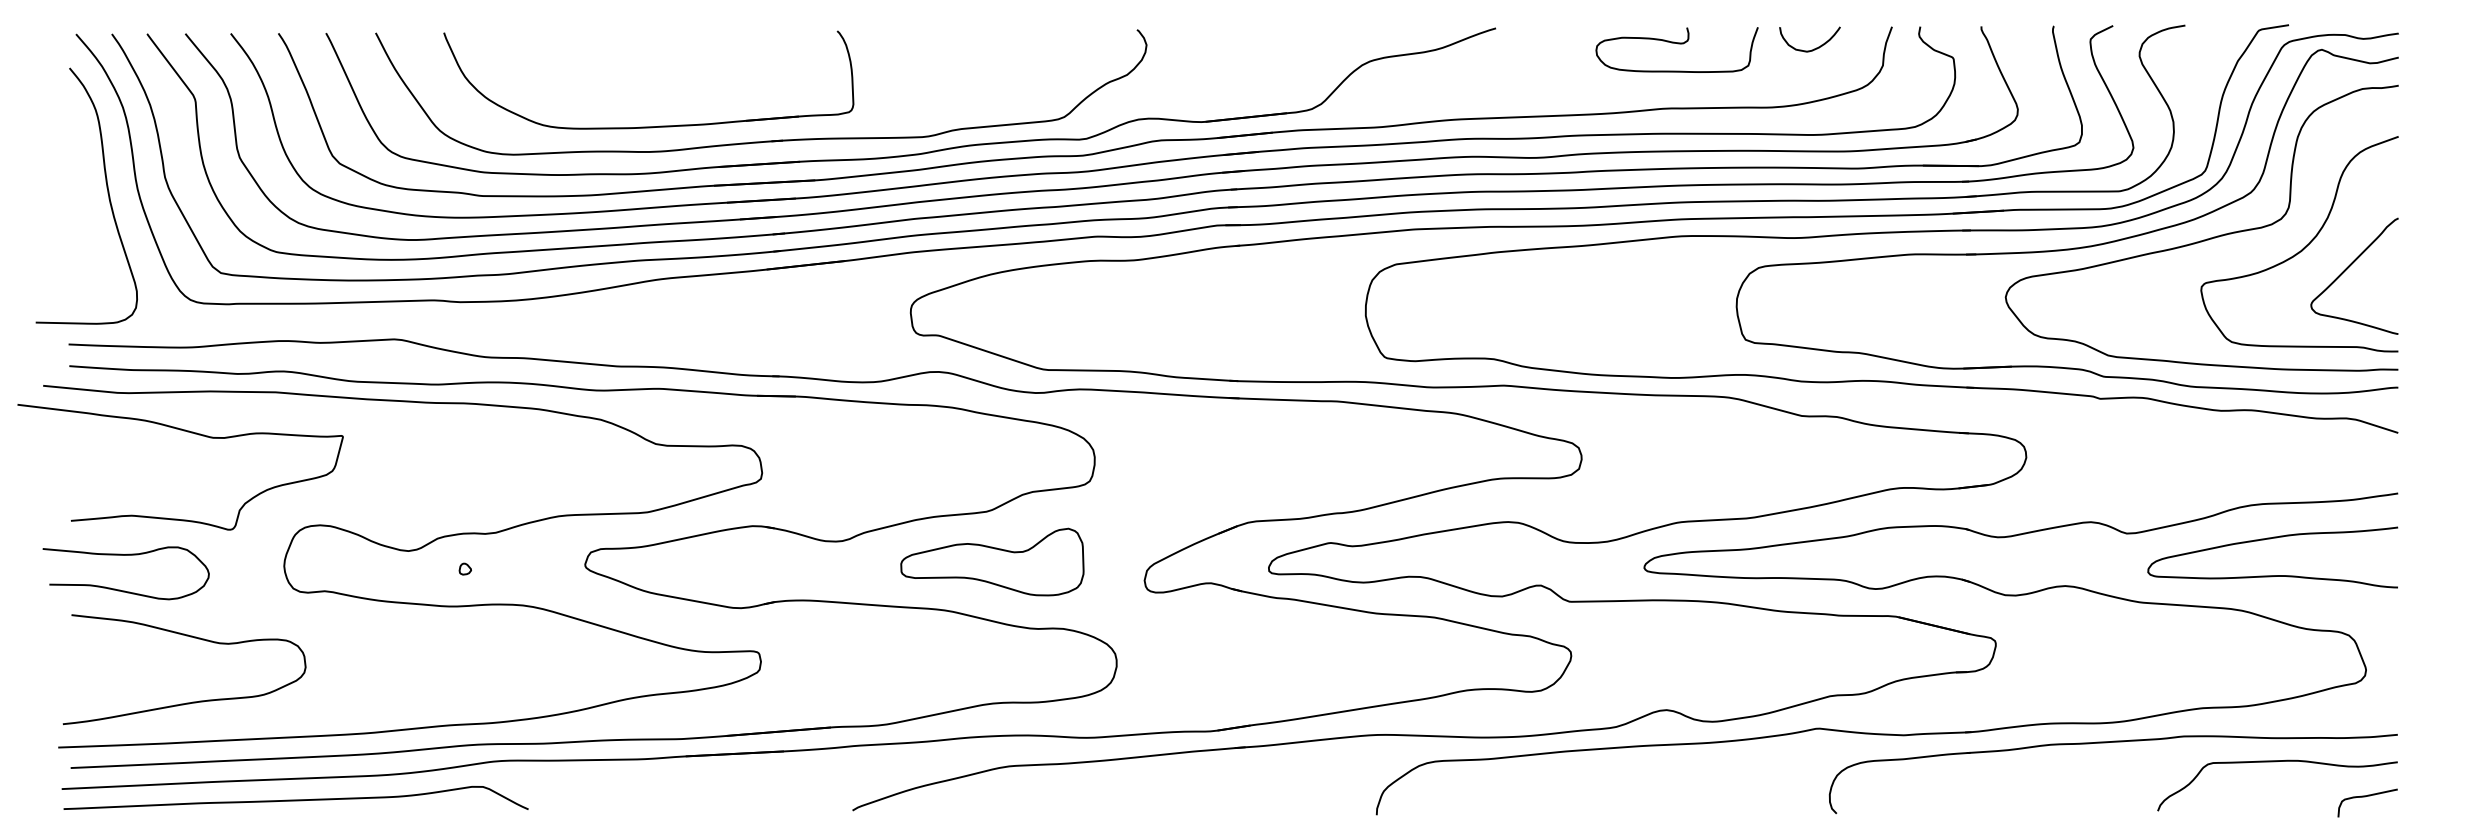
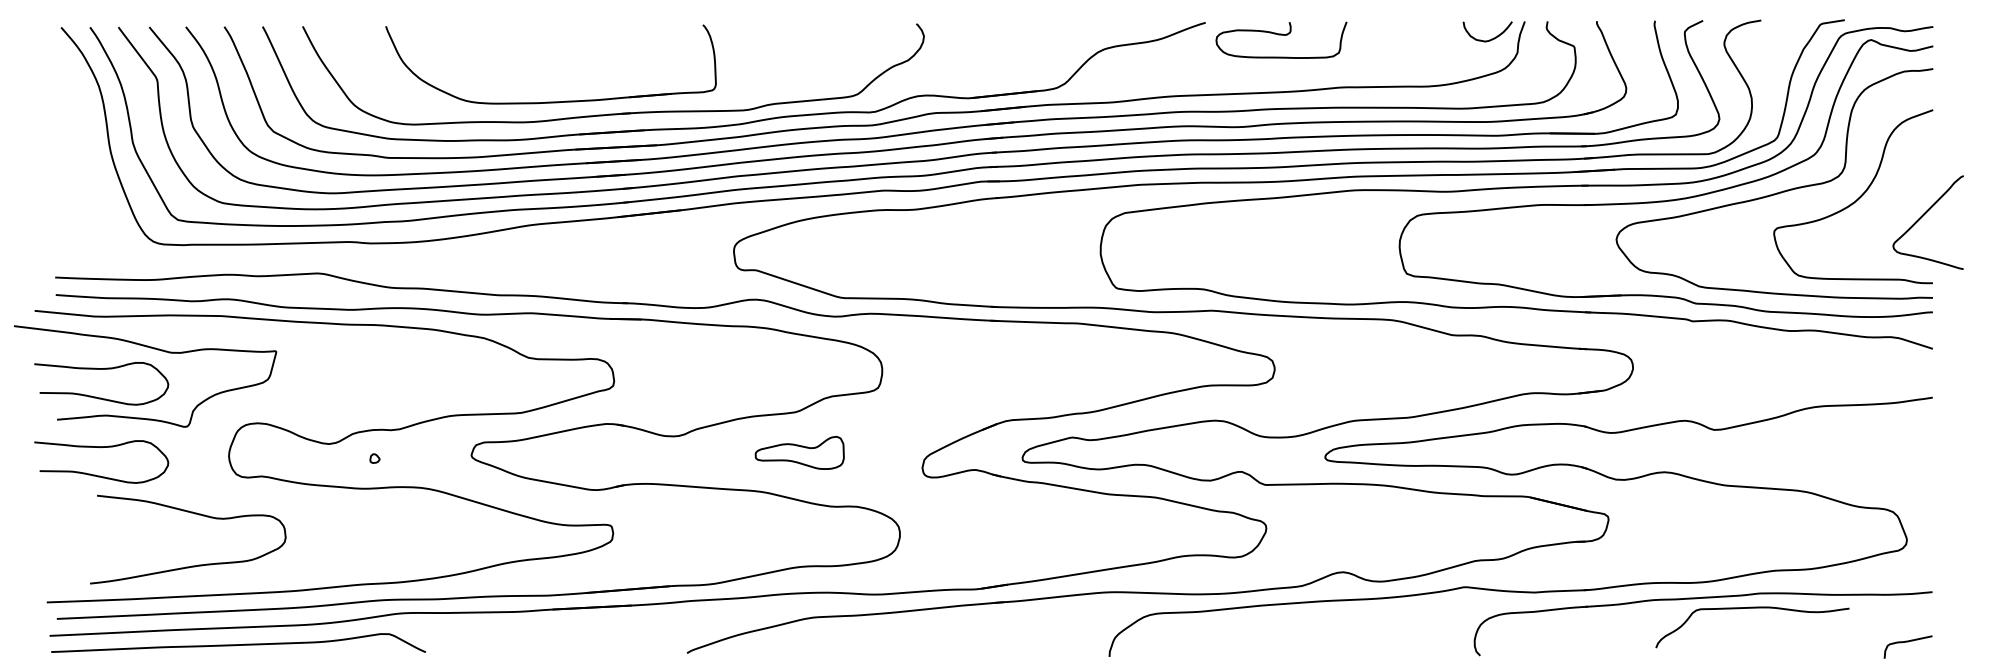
curve: (1677, 44) -> (1281, 35), moved
curve: (1811, 49) -> (1488, 39), moved
part: (648, 126) -> (550, 101), moved
curve: (107, 193) -> (86, 155), removed
curve: (2348, 268) -> (1923, 216), moved
curve: (120, 492) -> (97, 396), added
part: (992, 561) -> (799, 452), size x0.6
curve: (2272, 575) -> (1831, 463), removed
curve: (190, 637) -> (192, 513), moved
curve: (2276, 762) -> (1751, 608), moved

